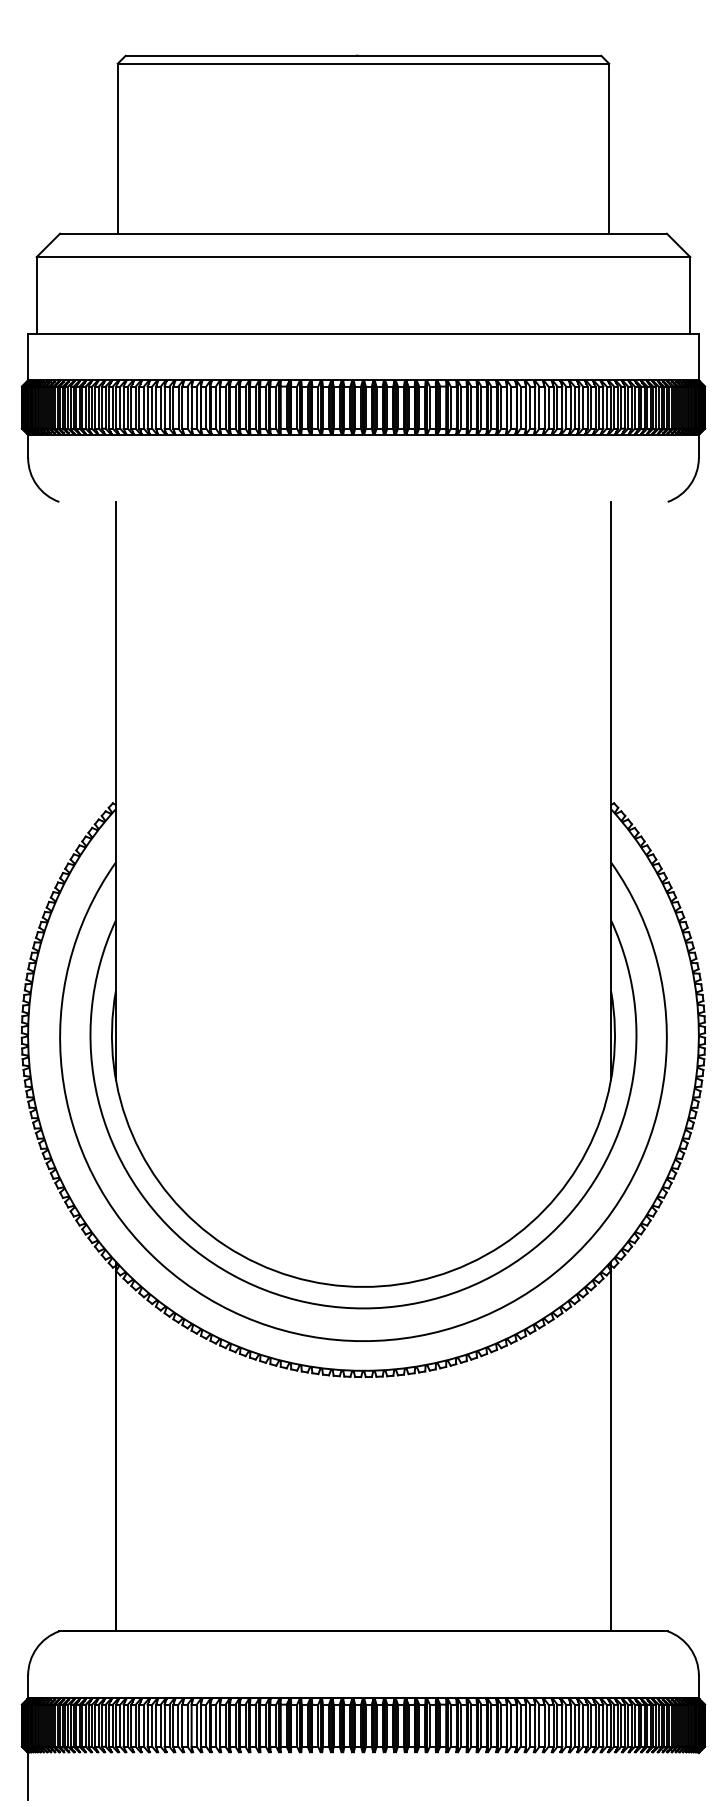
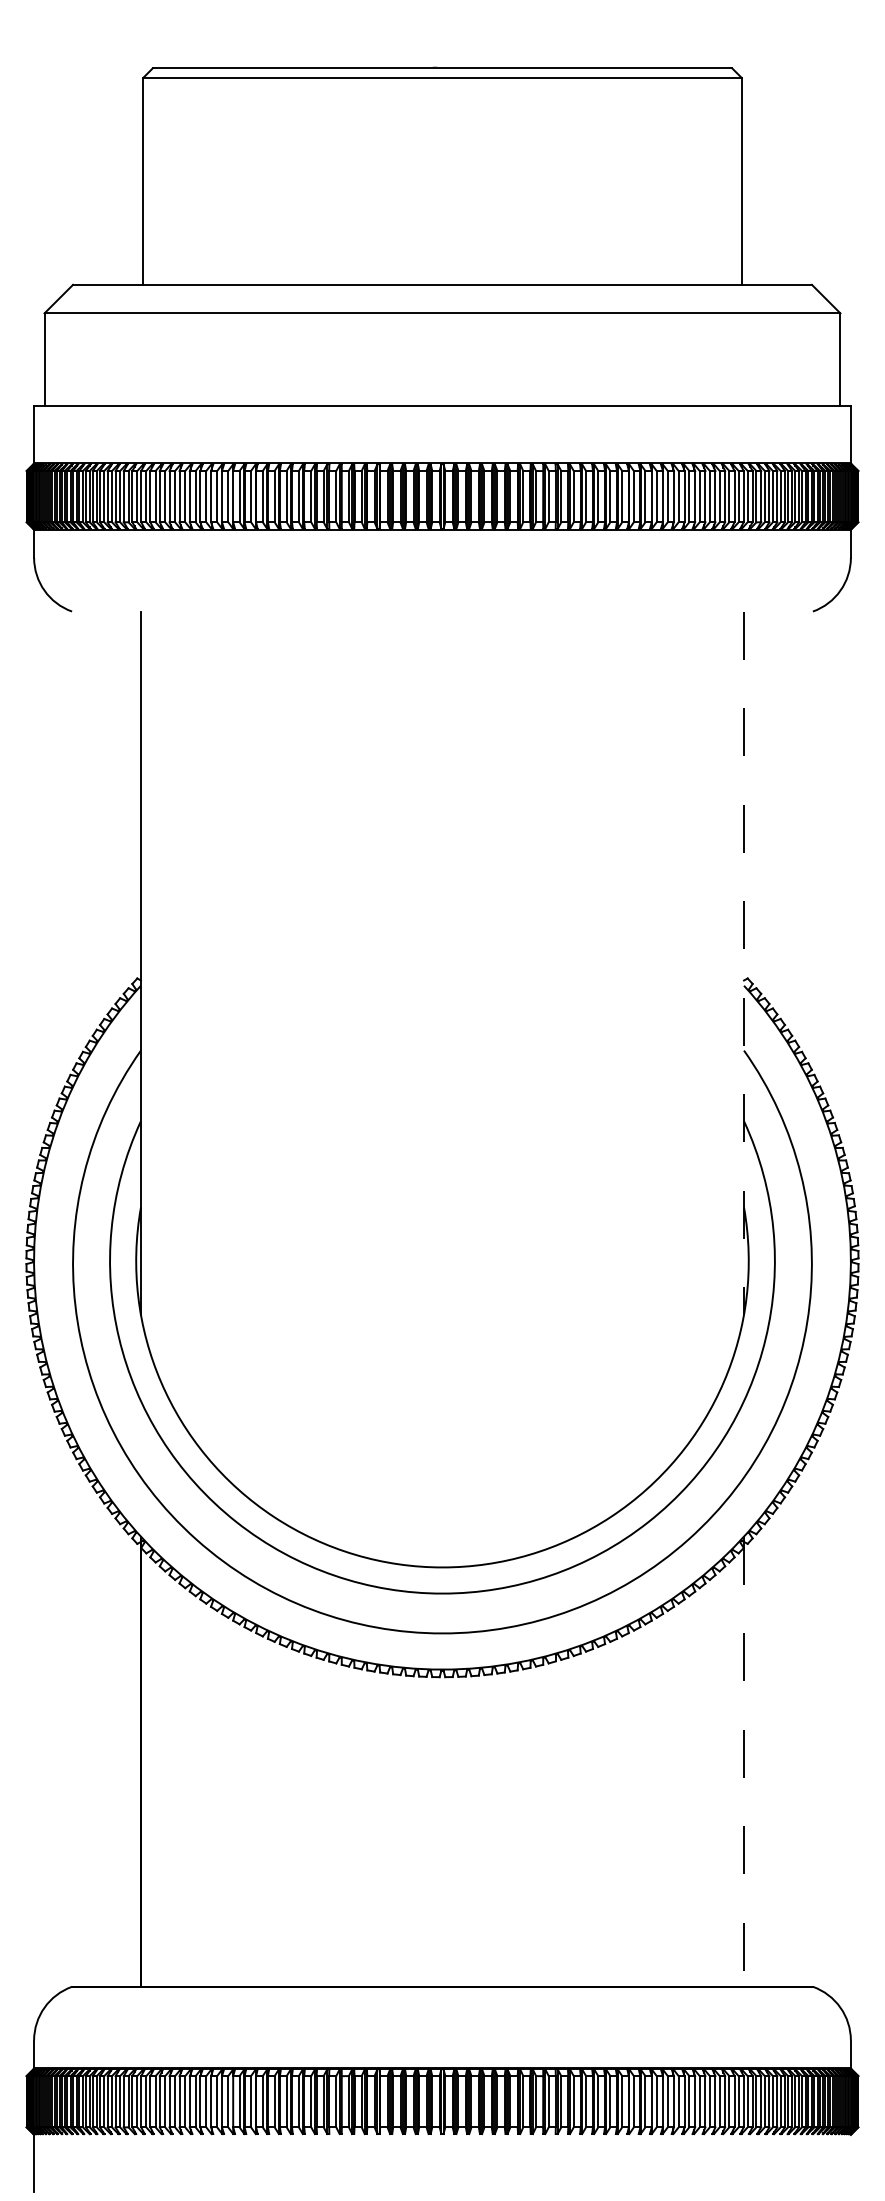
line: (611, 790) -> (744, 963), solid -> dashed
line: (611, 1447) -> (744, 1762), solid -> dashed

